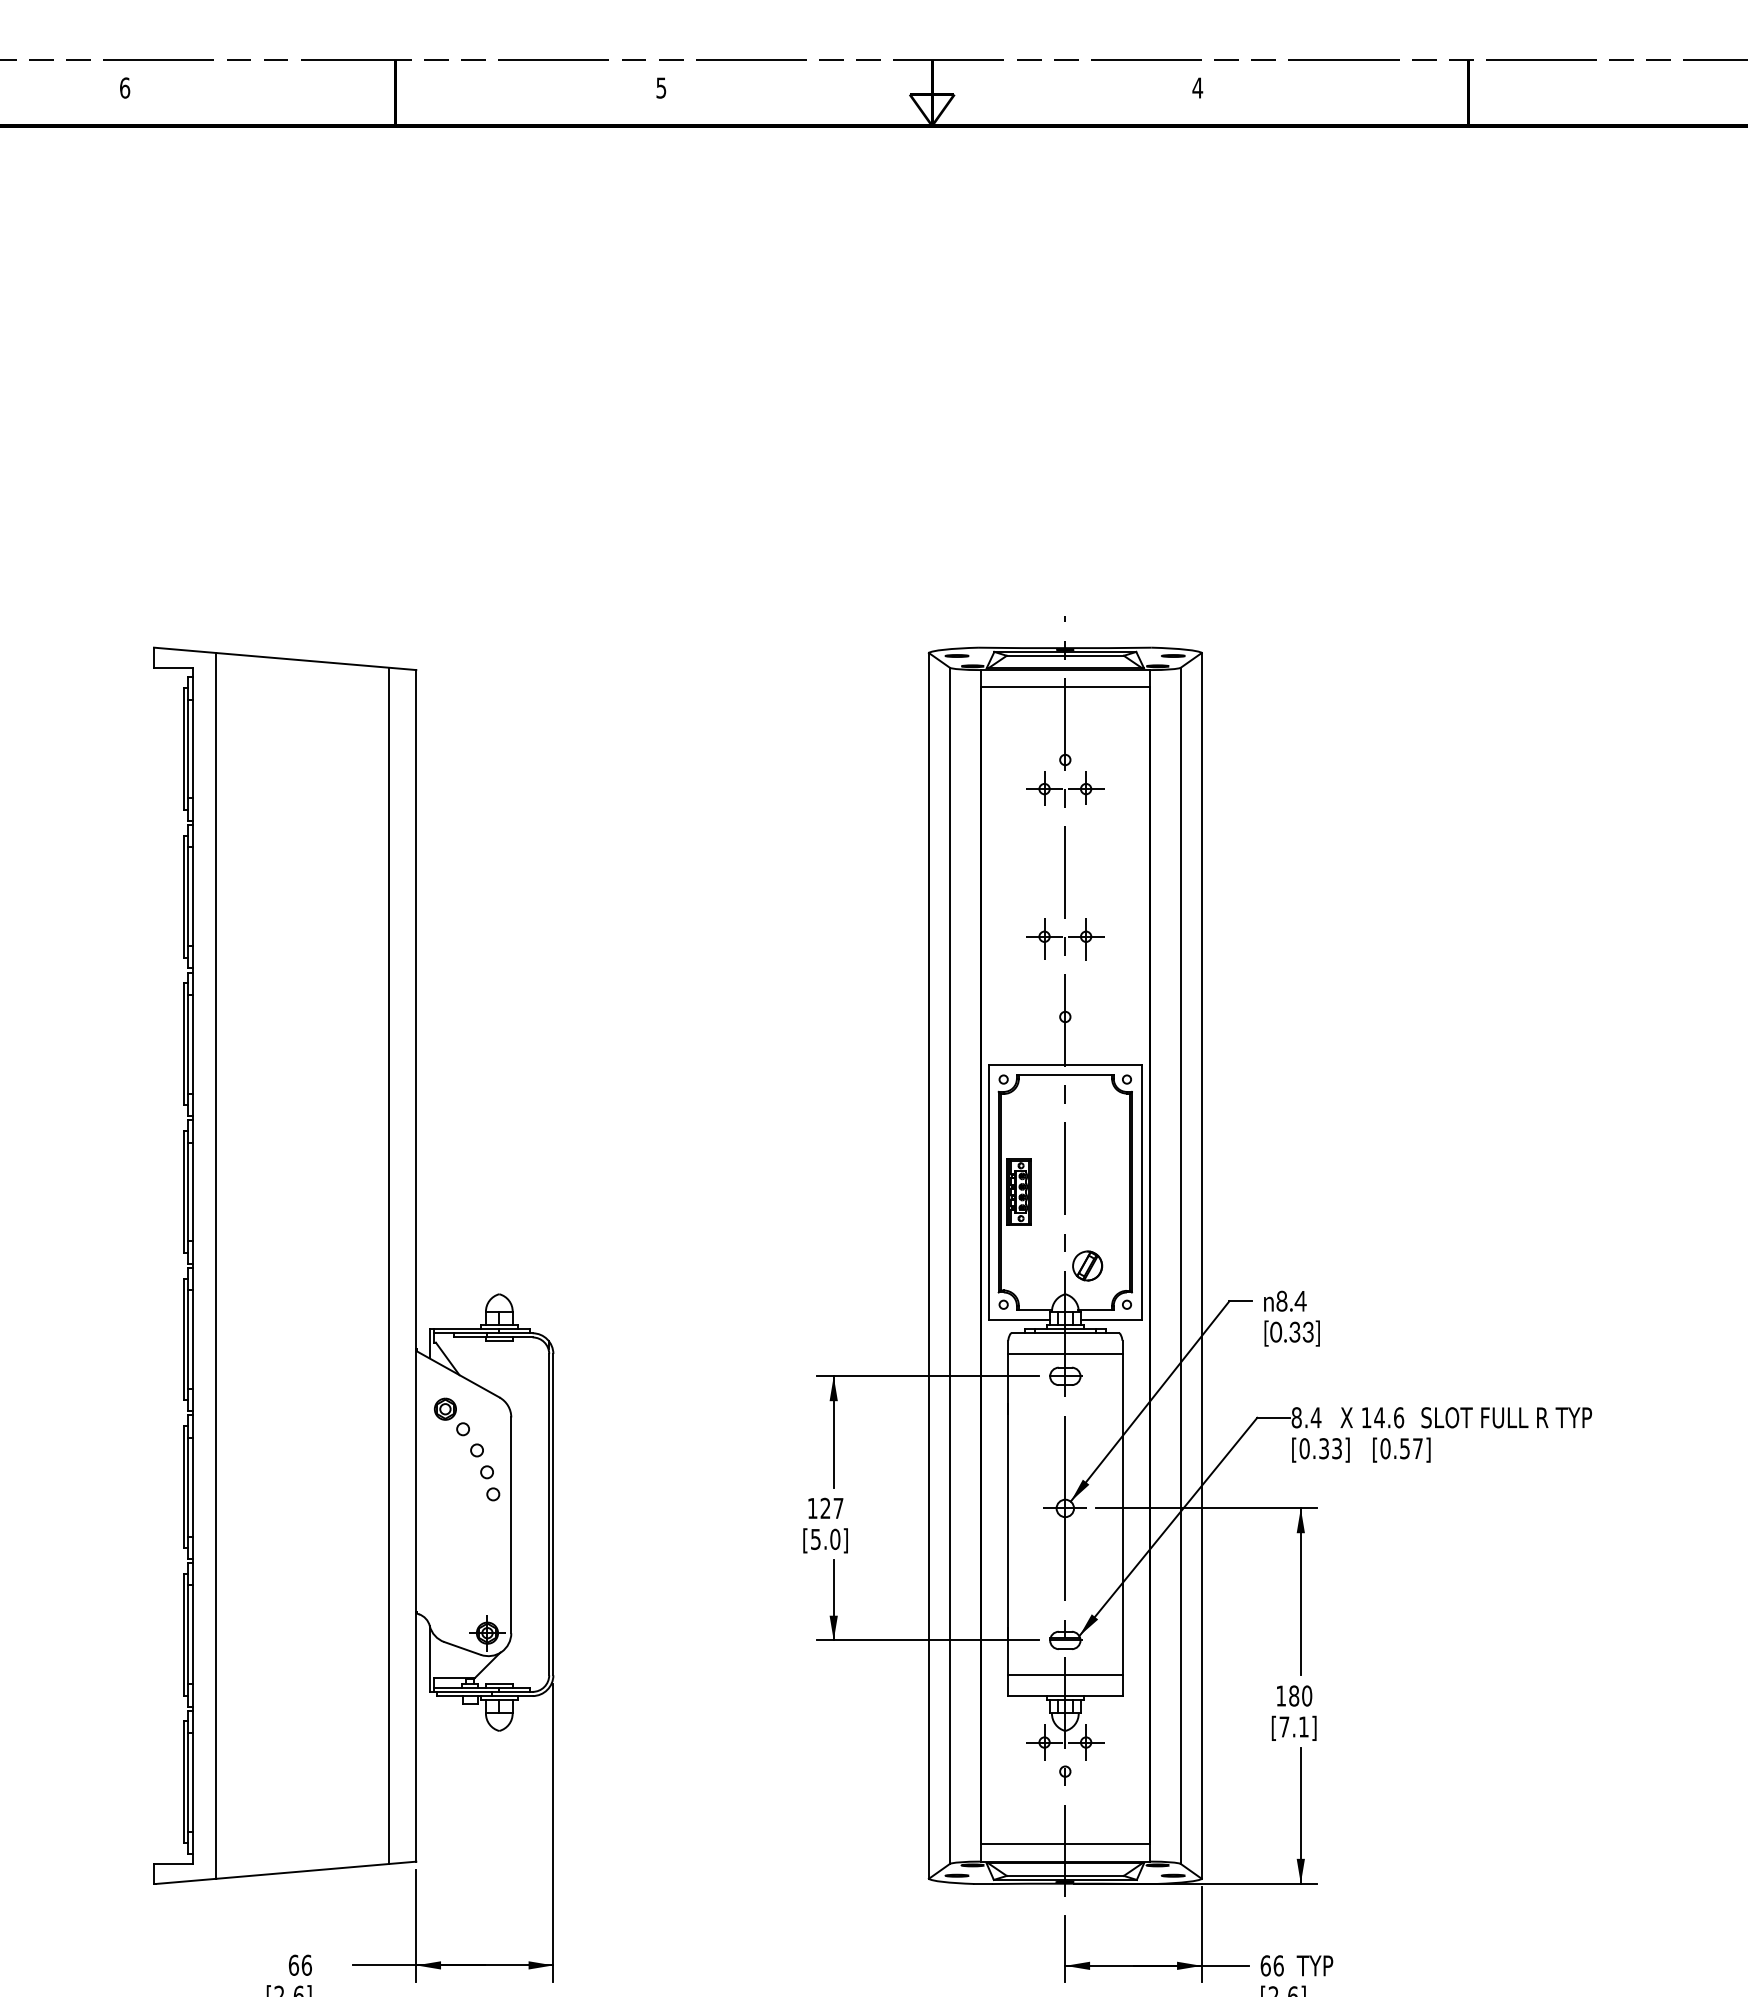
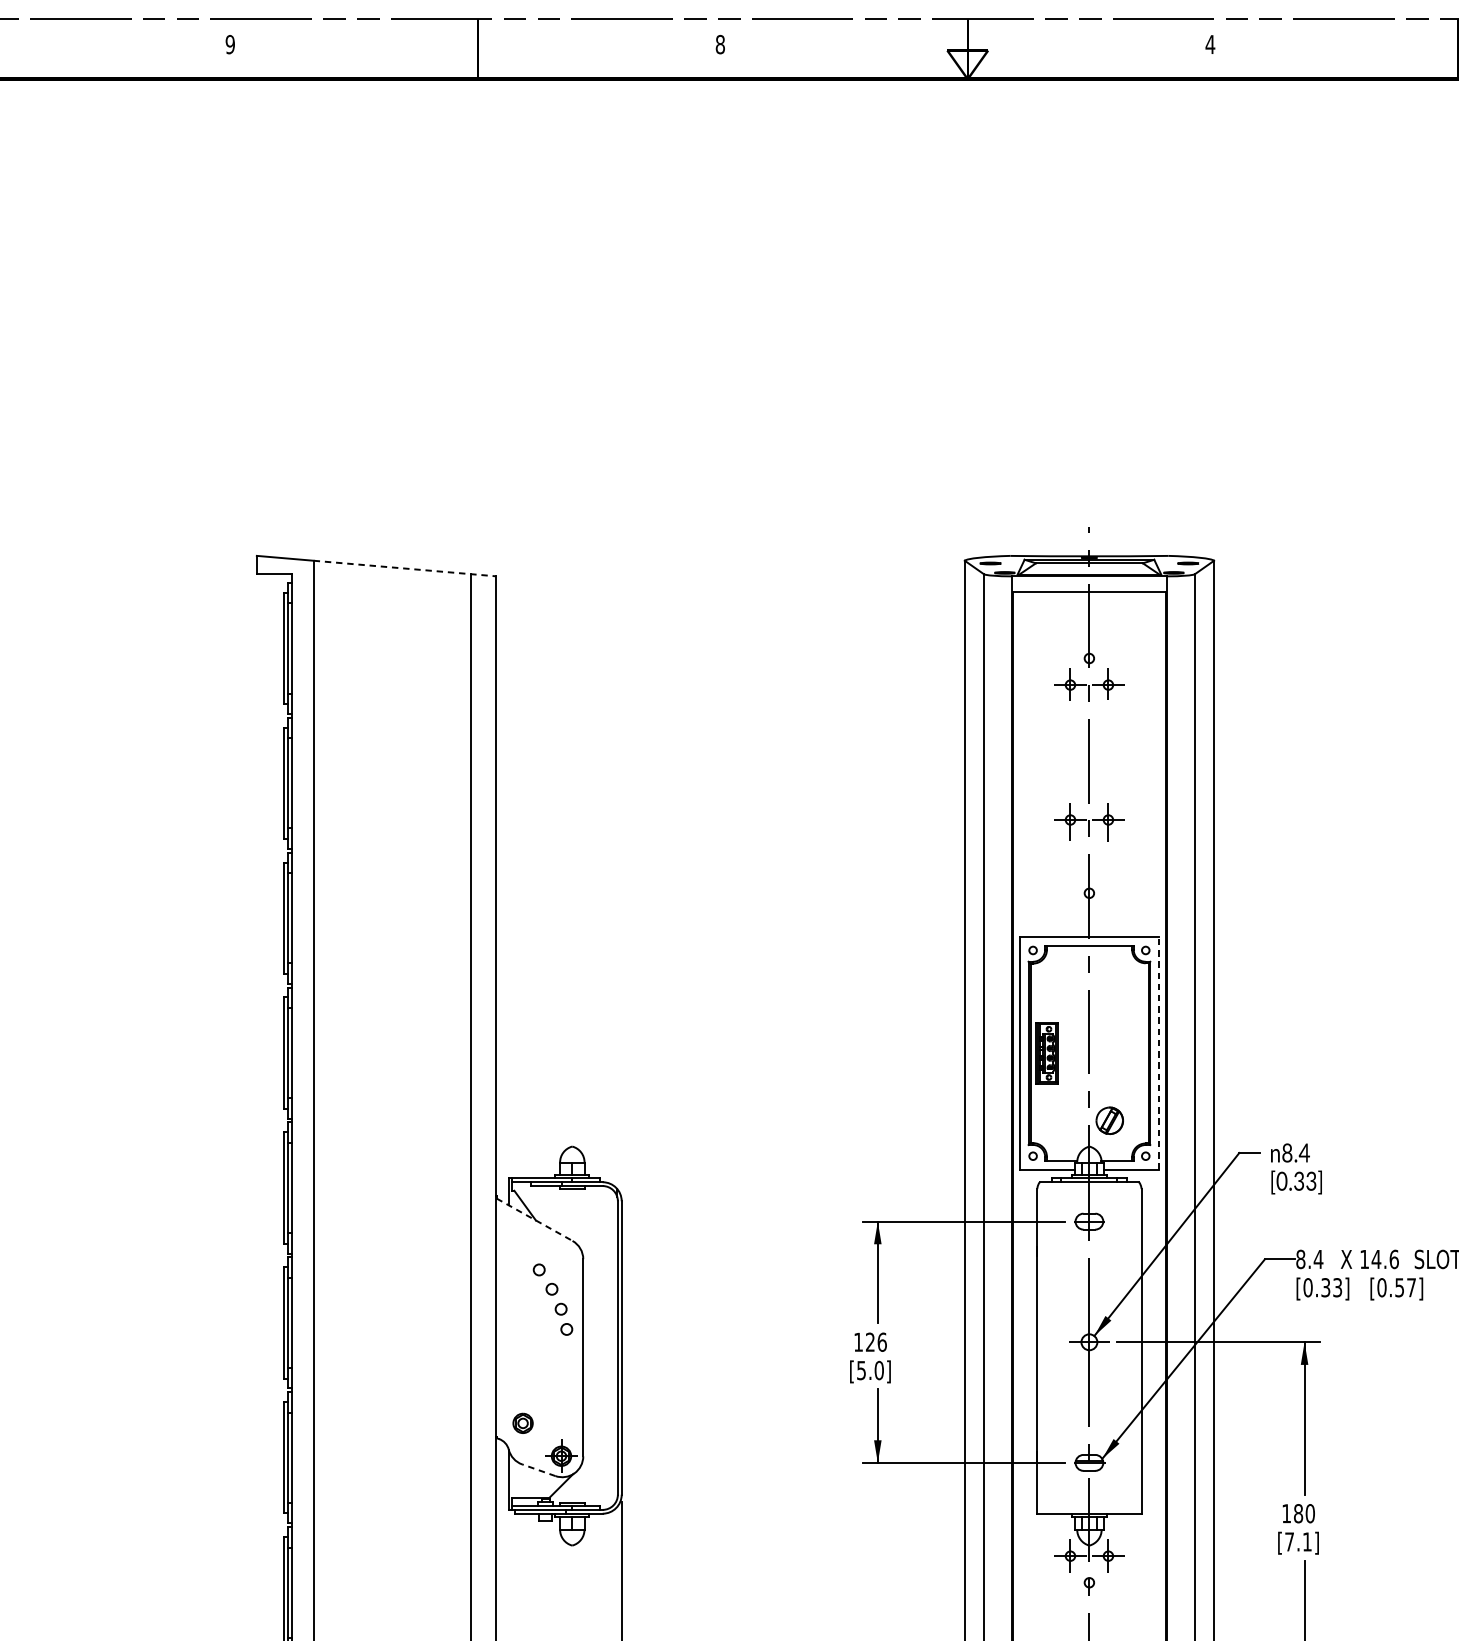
text: (124, 87) -> (229, 44), 6 -> 9
text: (661, 87) -> (720, 44), 5 -> 8
line: (316, 661) -> (405, 568), solid -> dashed
line: (1141, 1191) -> (1159, 1052), solid -> dashed
line: (1065, 1354) -> (1089, 1201), removed
line: (458, 1374) -> (535, 1219), solid -> dashed
part: (445, 1408) -> (523, 1422), moved
text: (838, 1508) -> (882, 1342), 127 -> 126
line: (462, 1648) -> (538, 1470), solid -> dashed
line: (1065, 1675) -> (1089, 1494), removed

